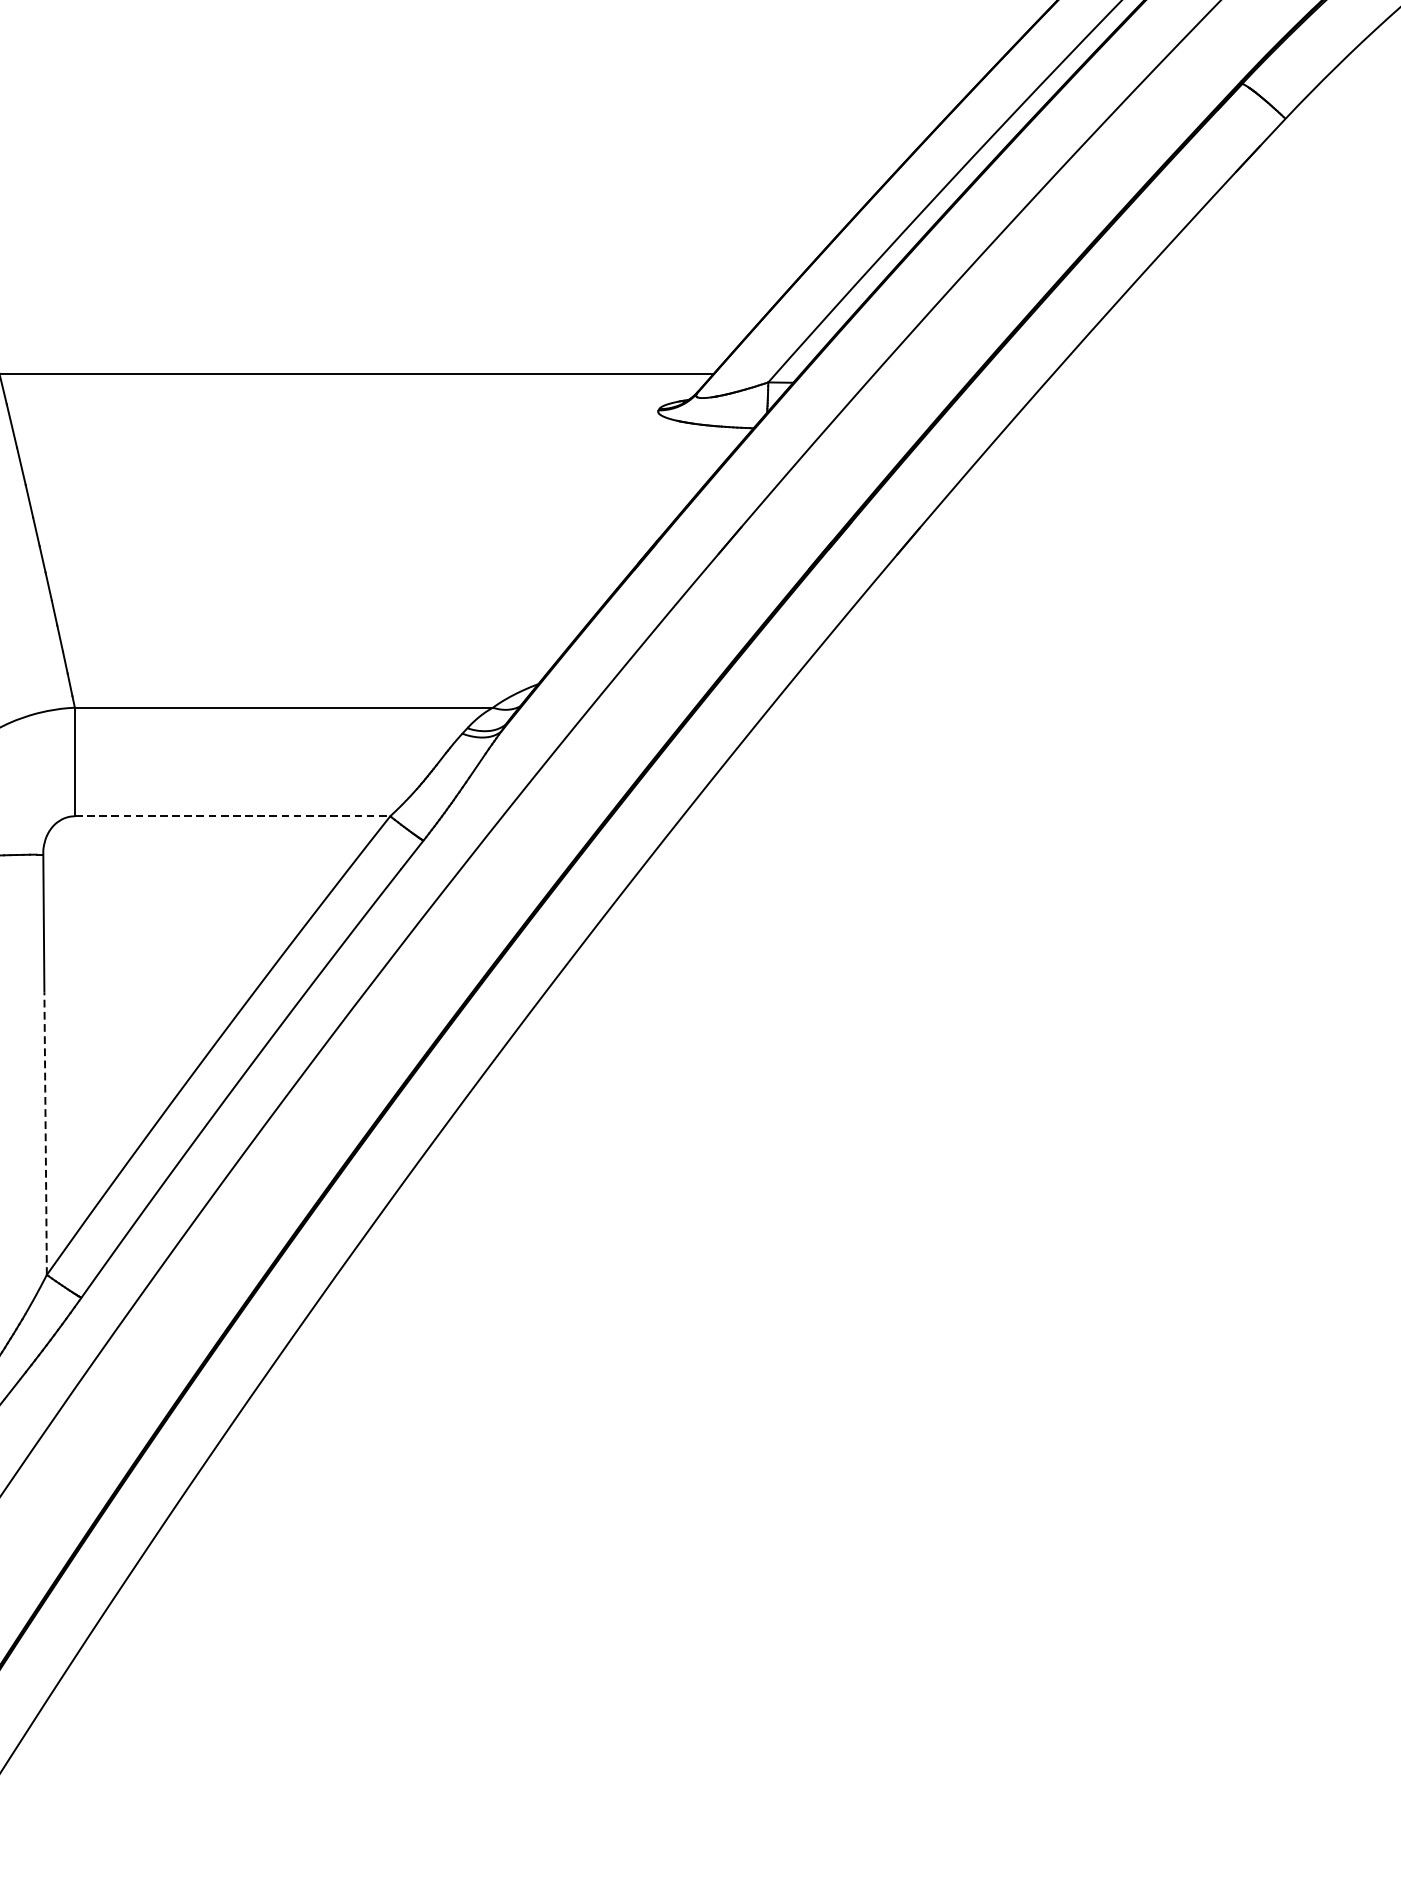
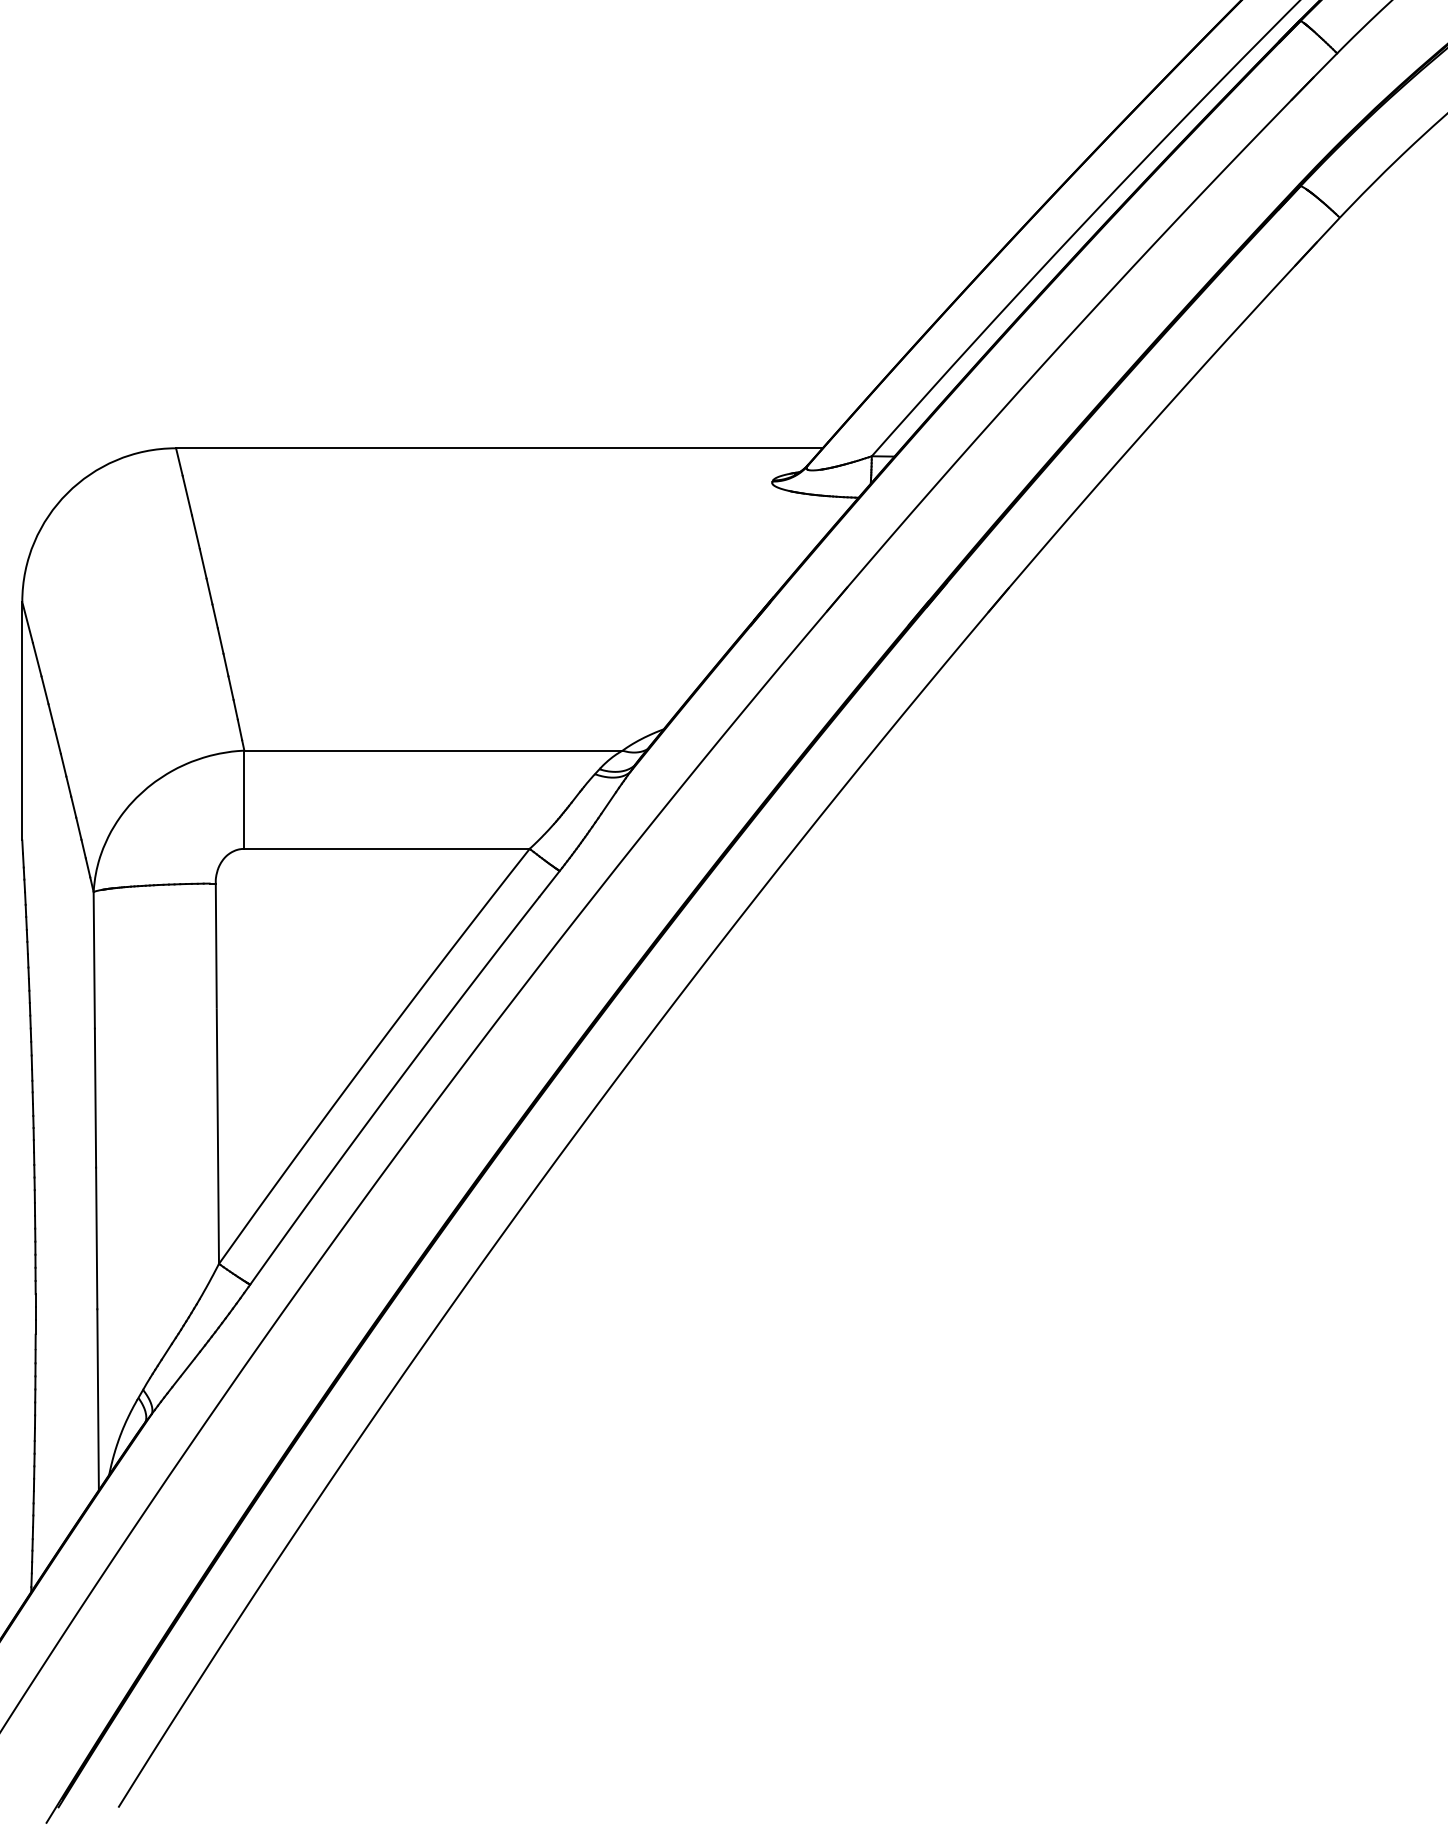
line: (233, 815) -> (387, 848), dashed -> solid
line: (45, 1134) -> (217, 1136), dashed -> solid

